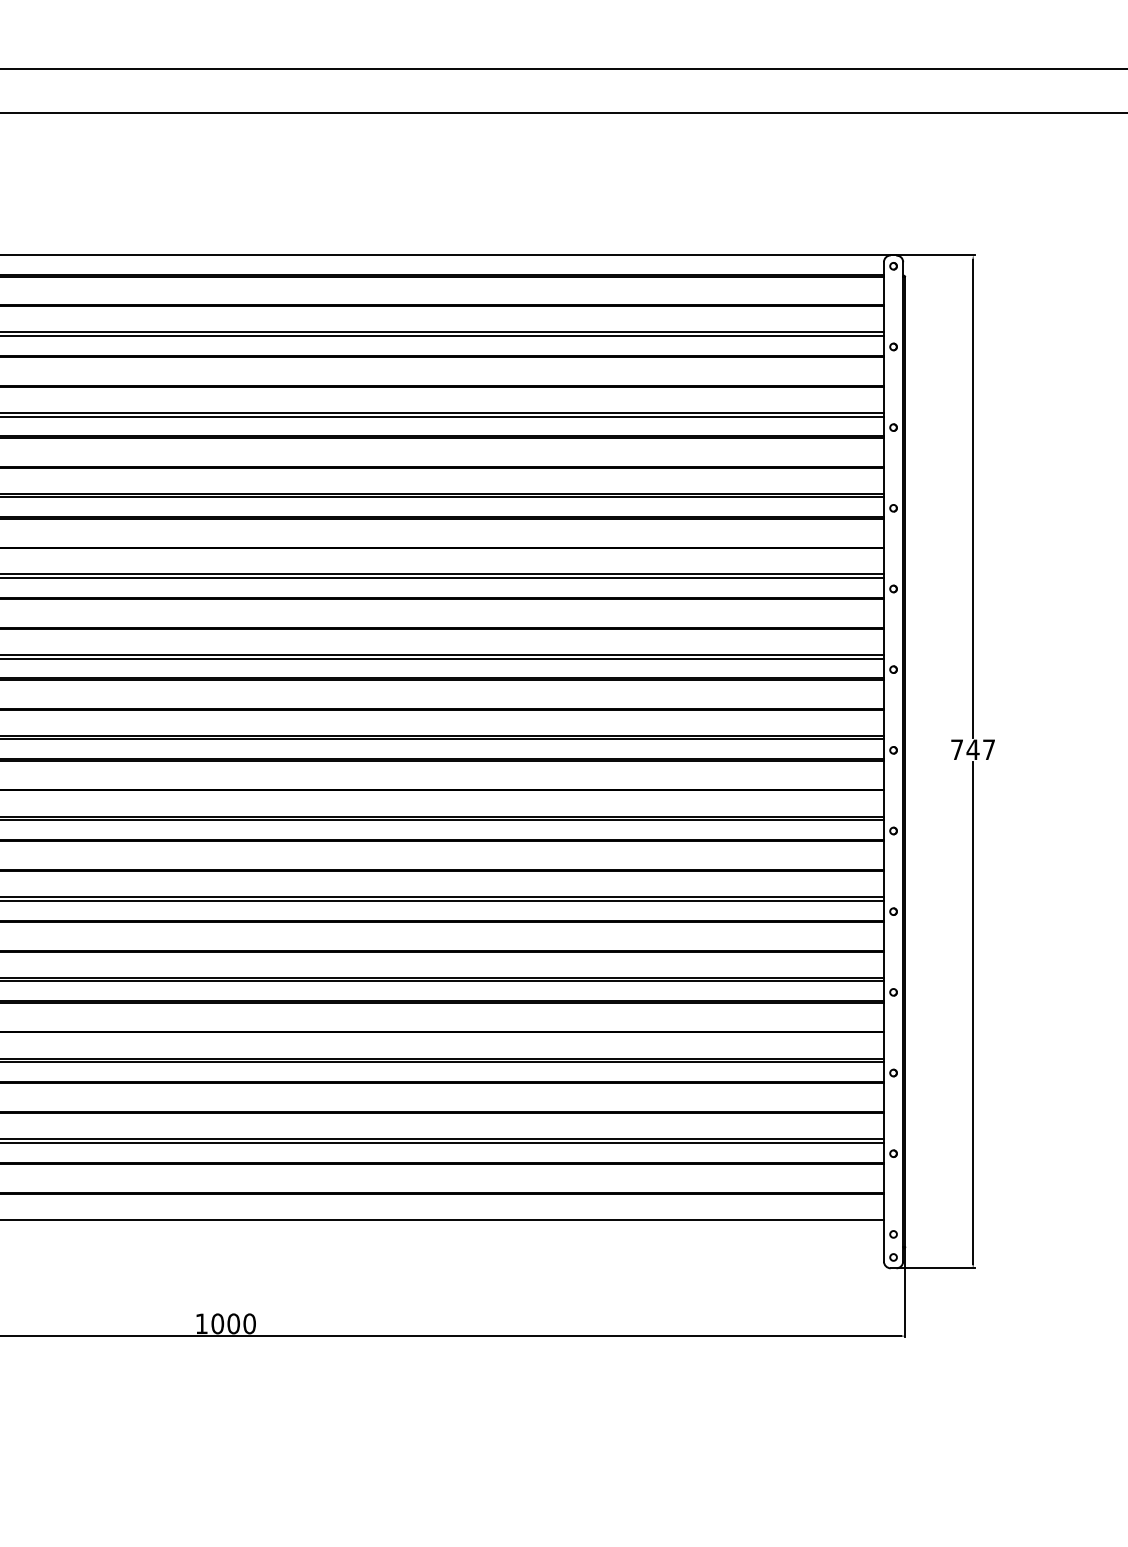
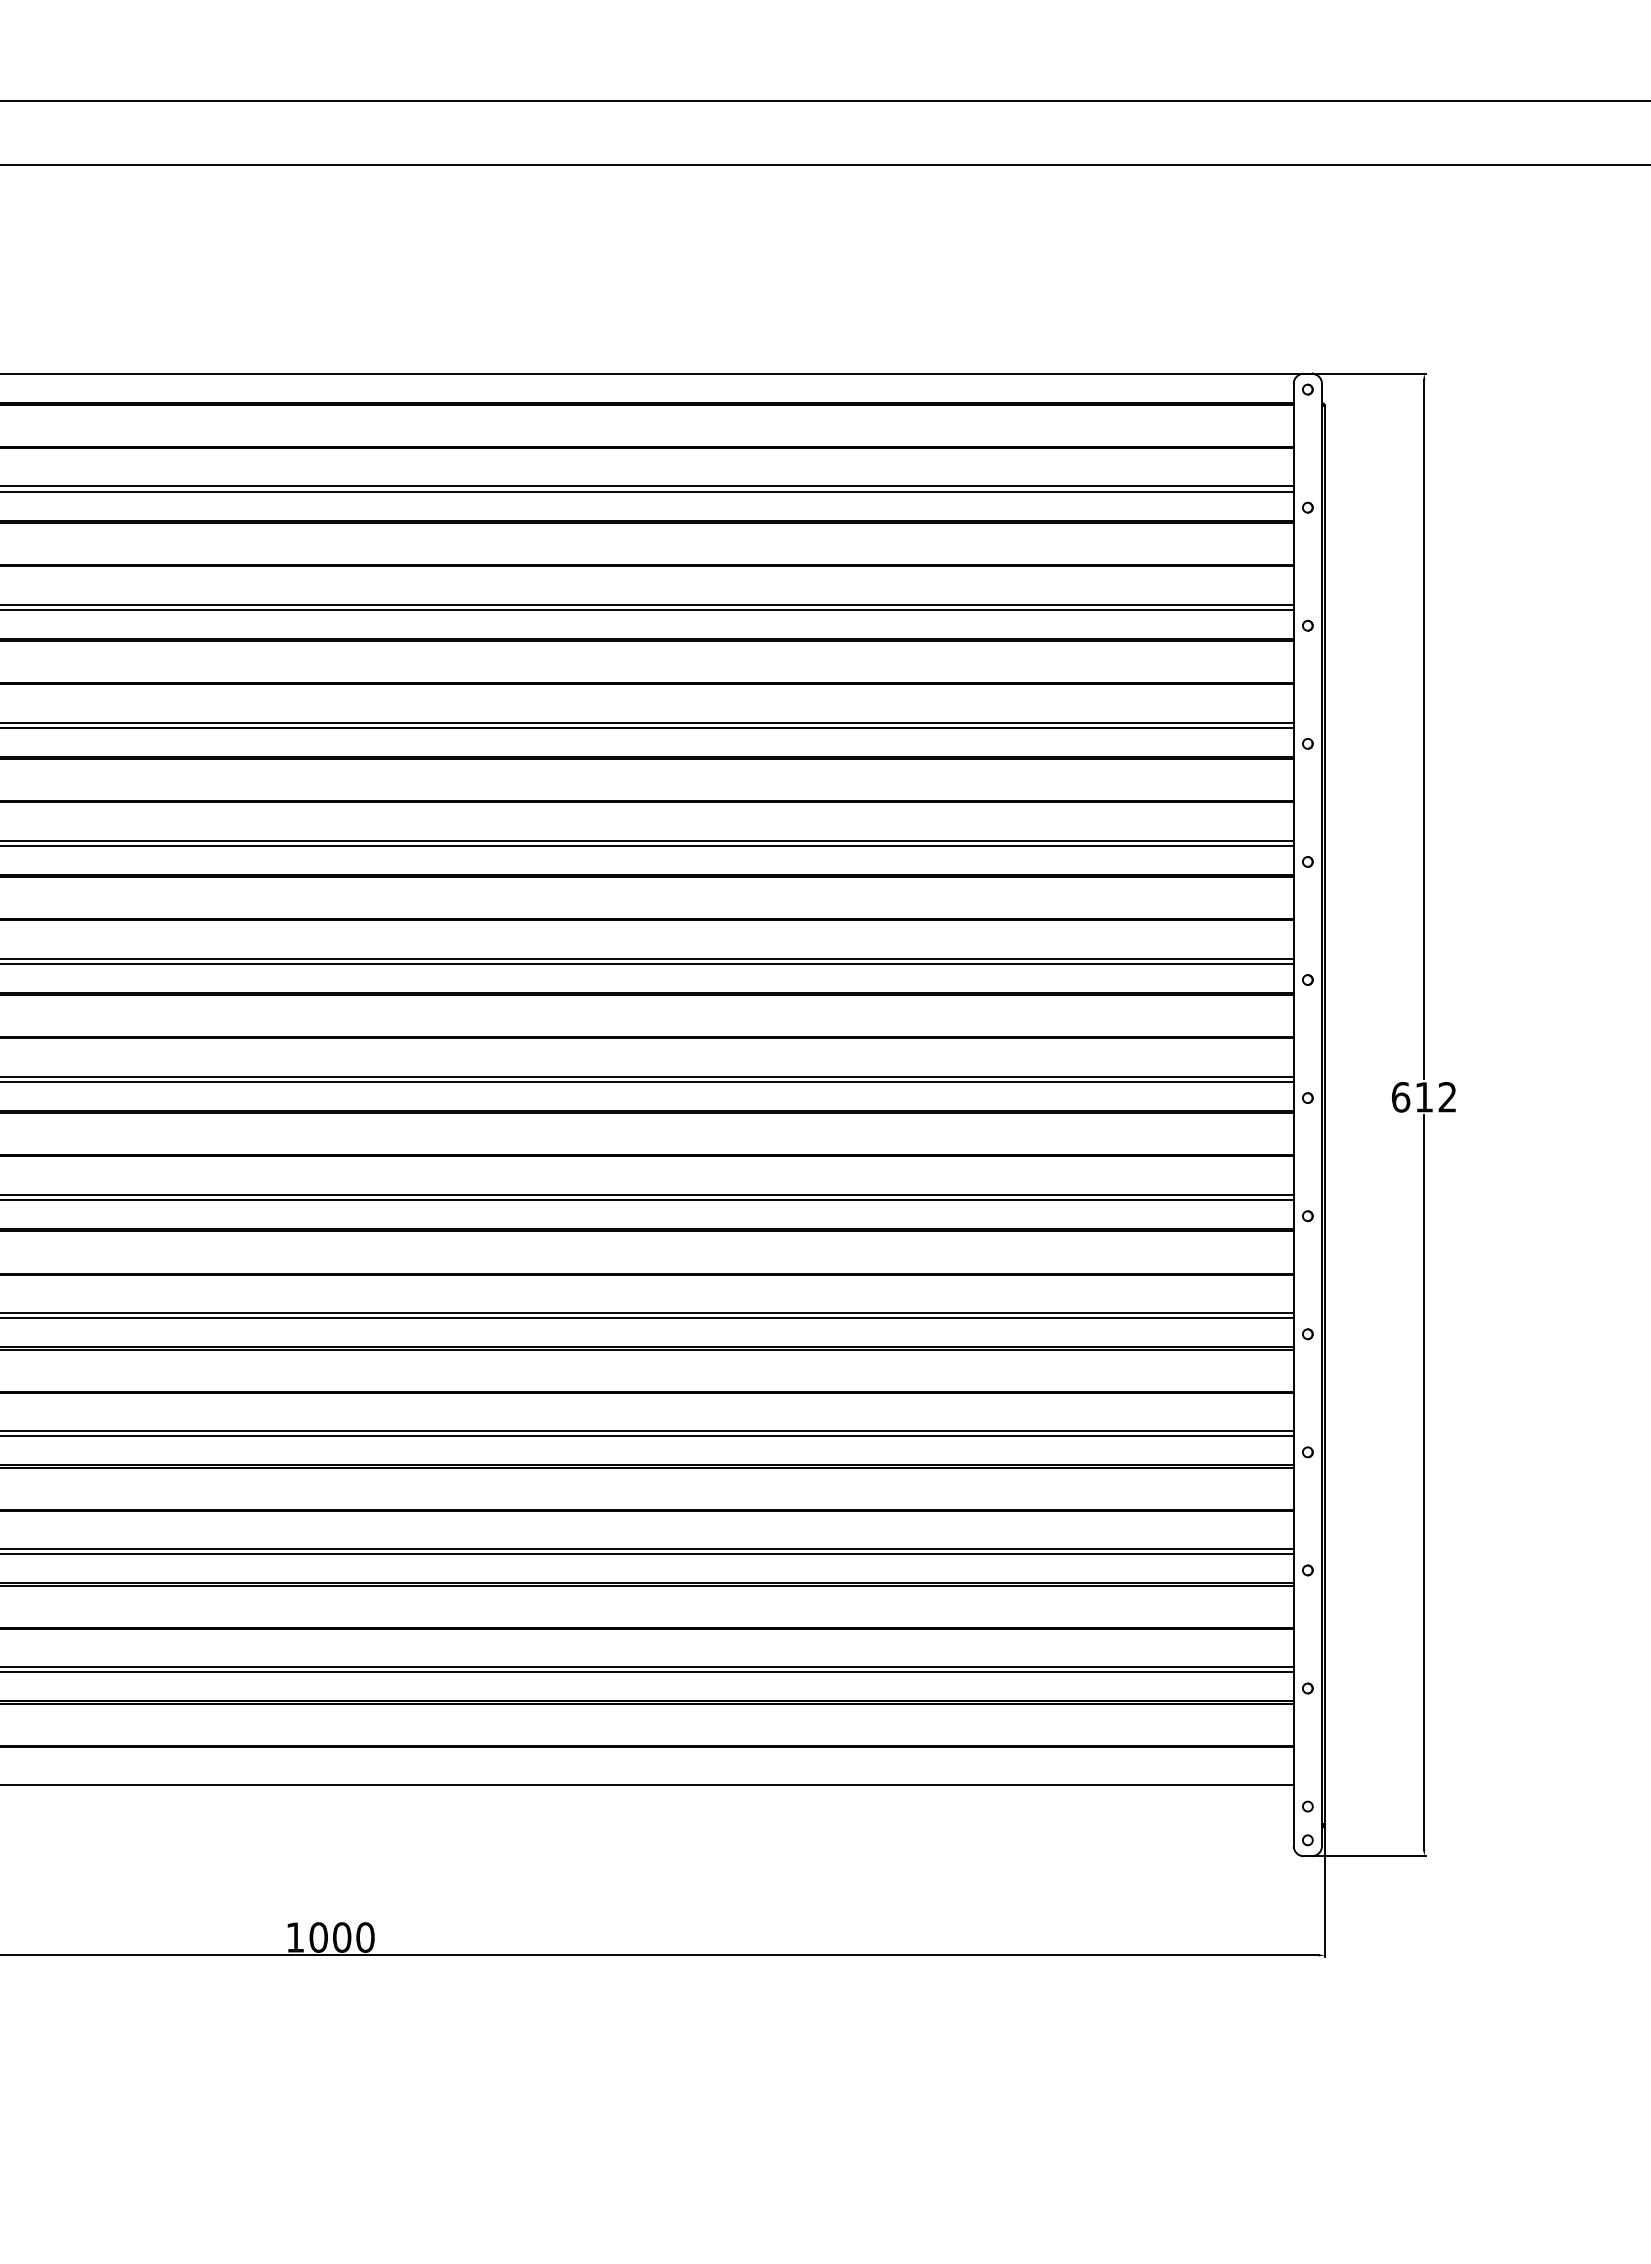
text: (972, 749) -> (1423, 1096), 747 -> 612

